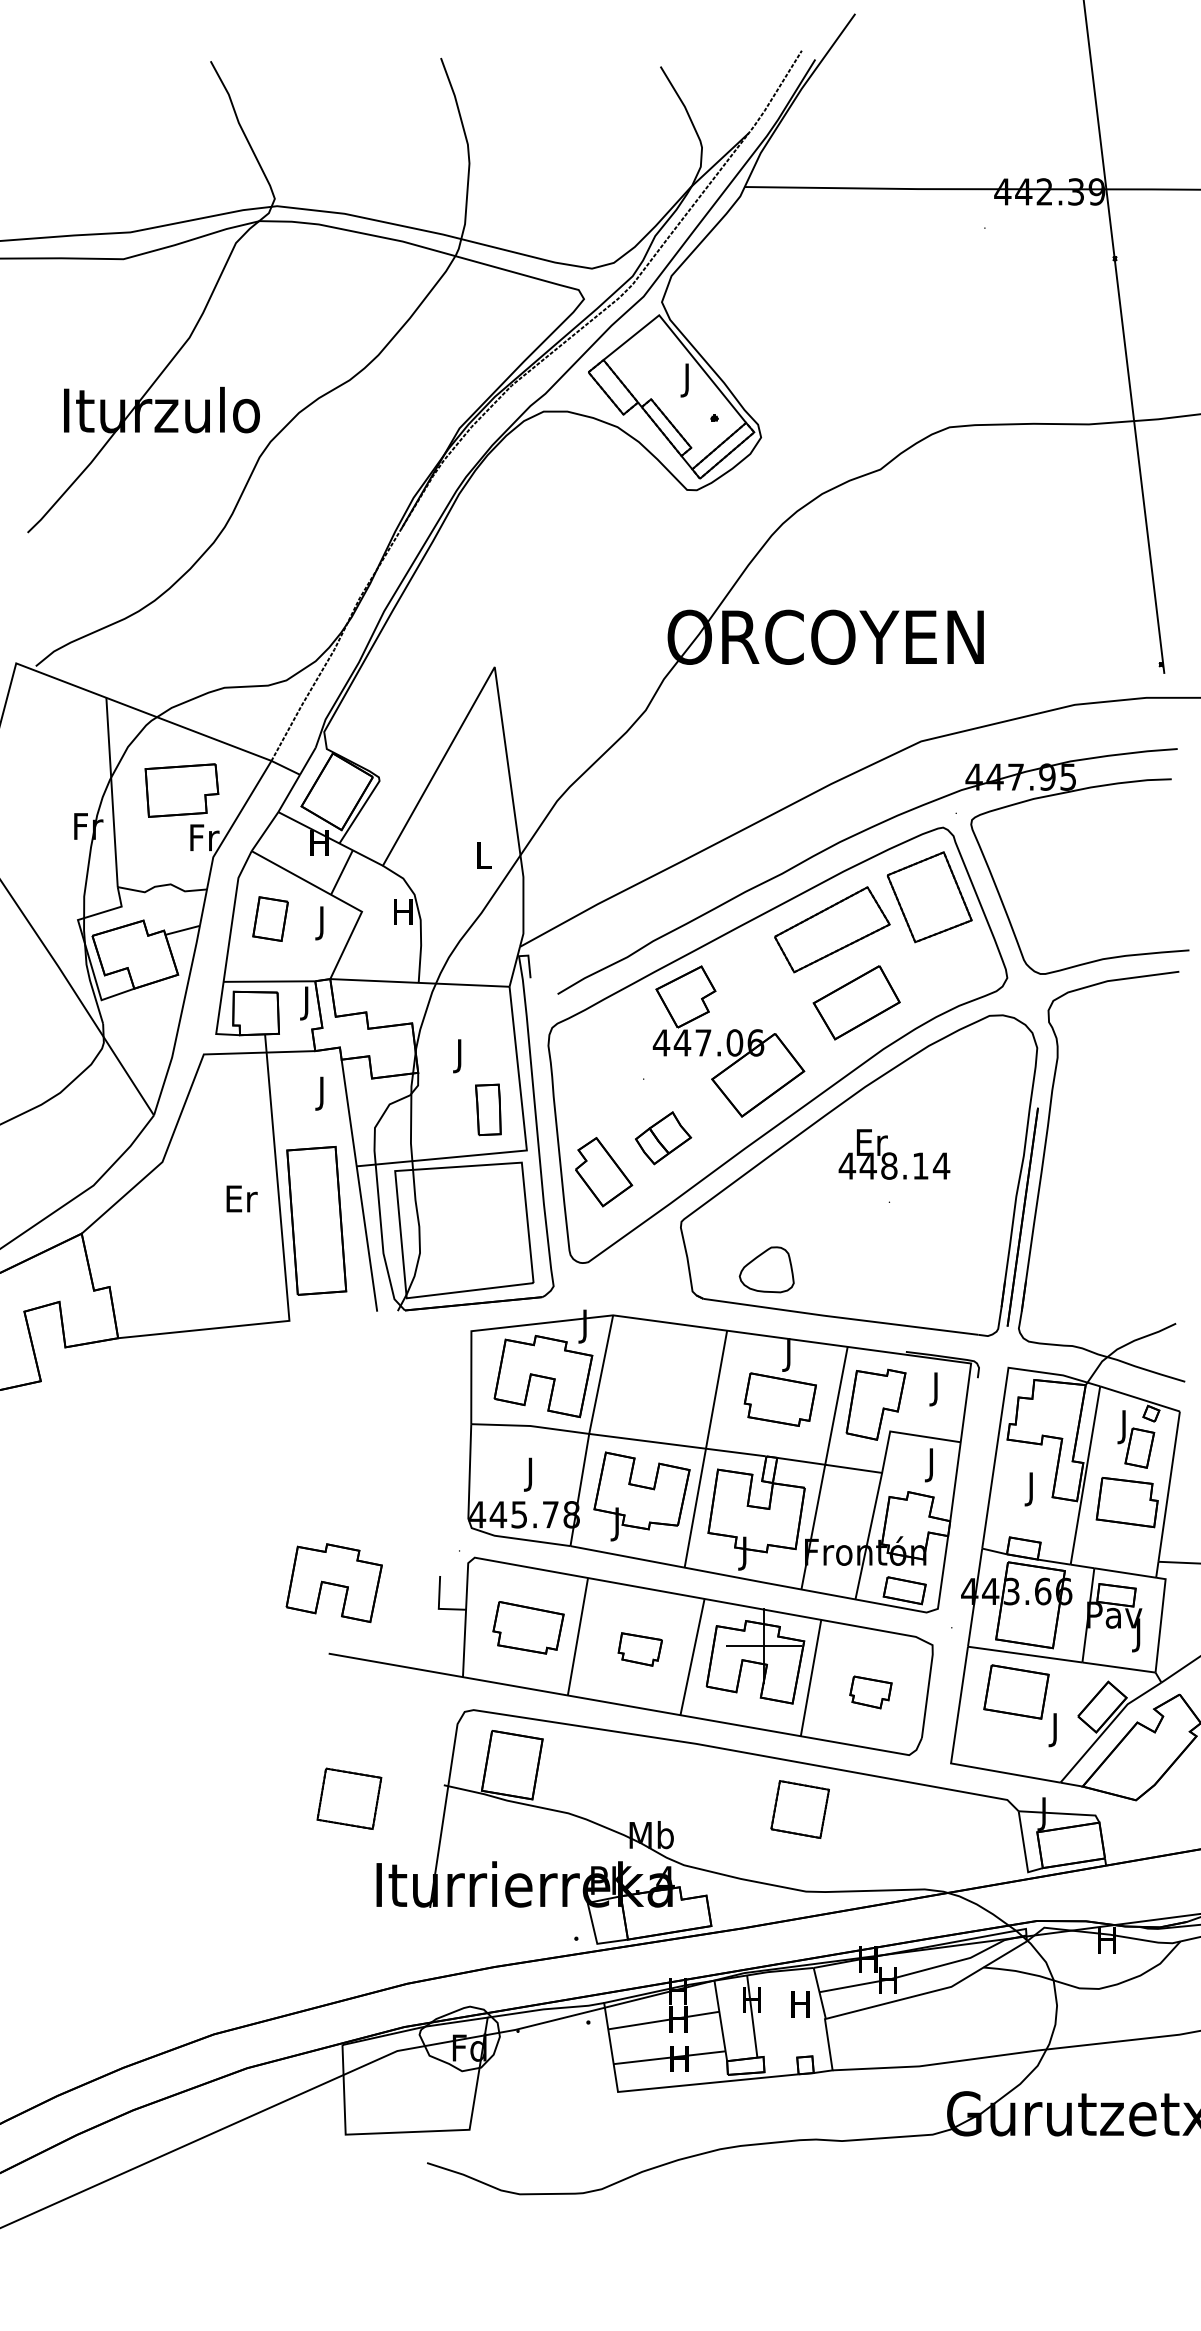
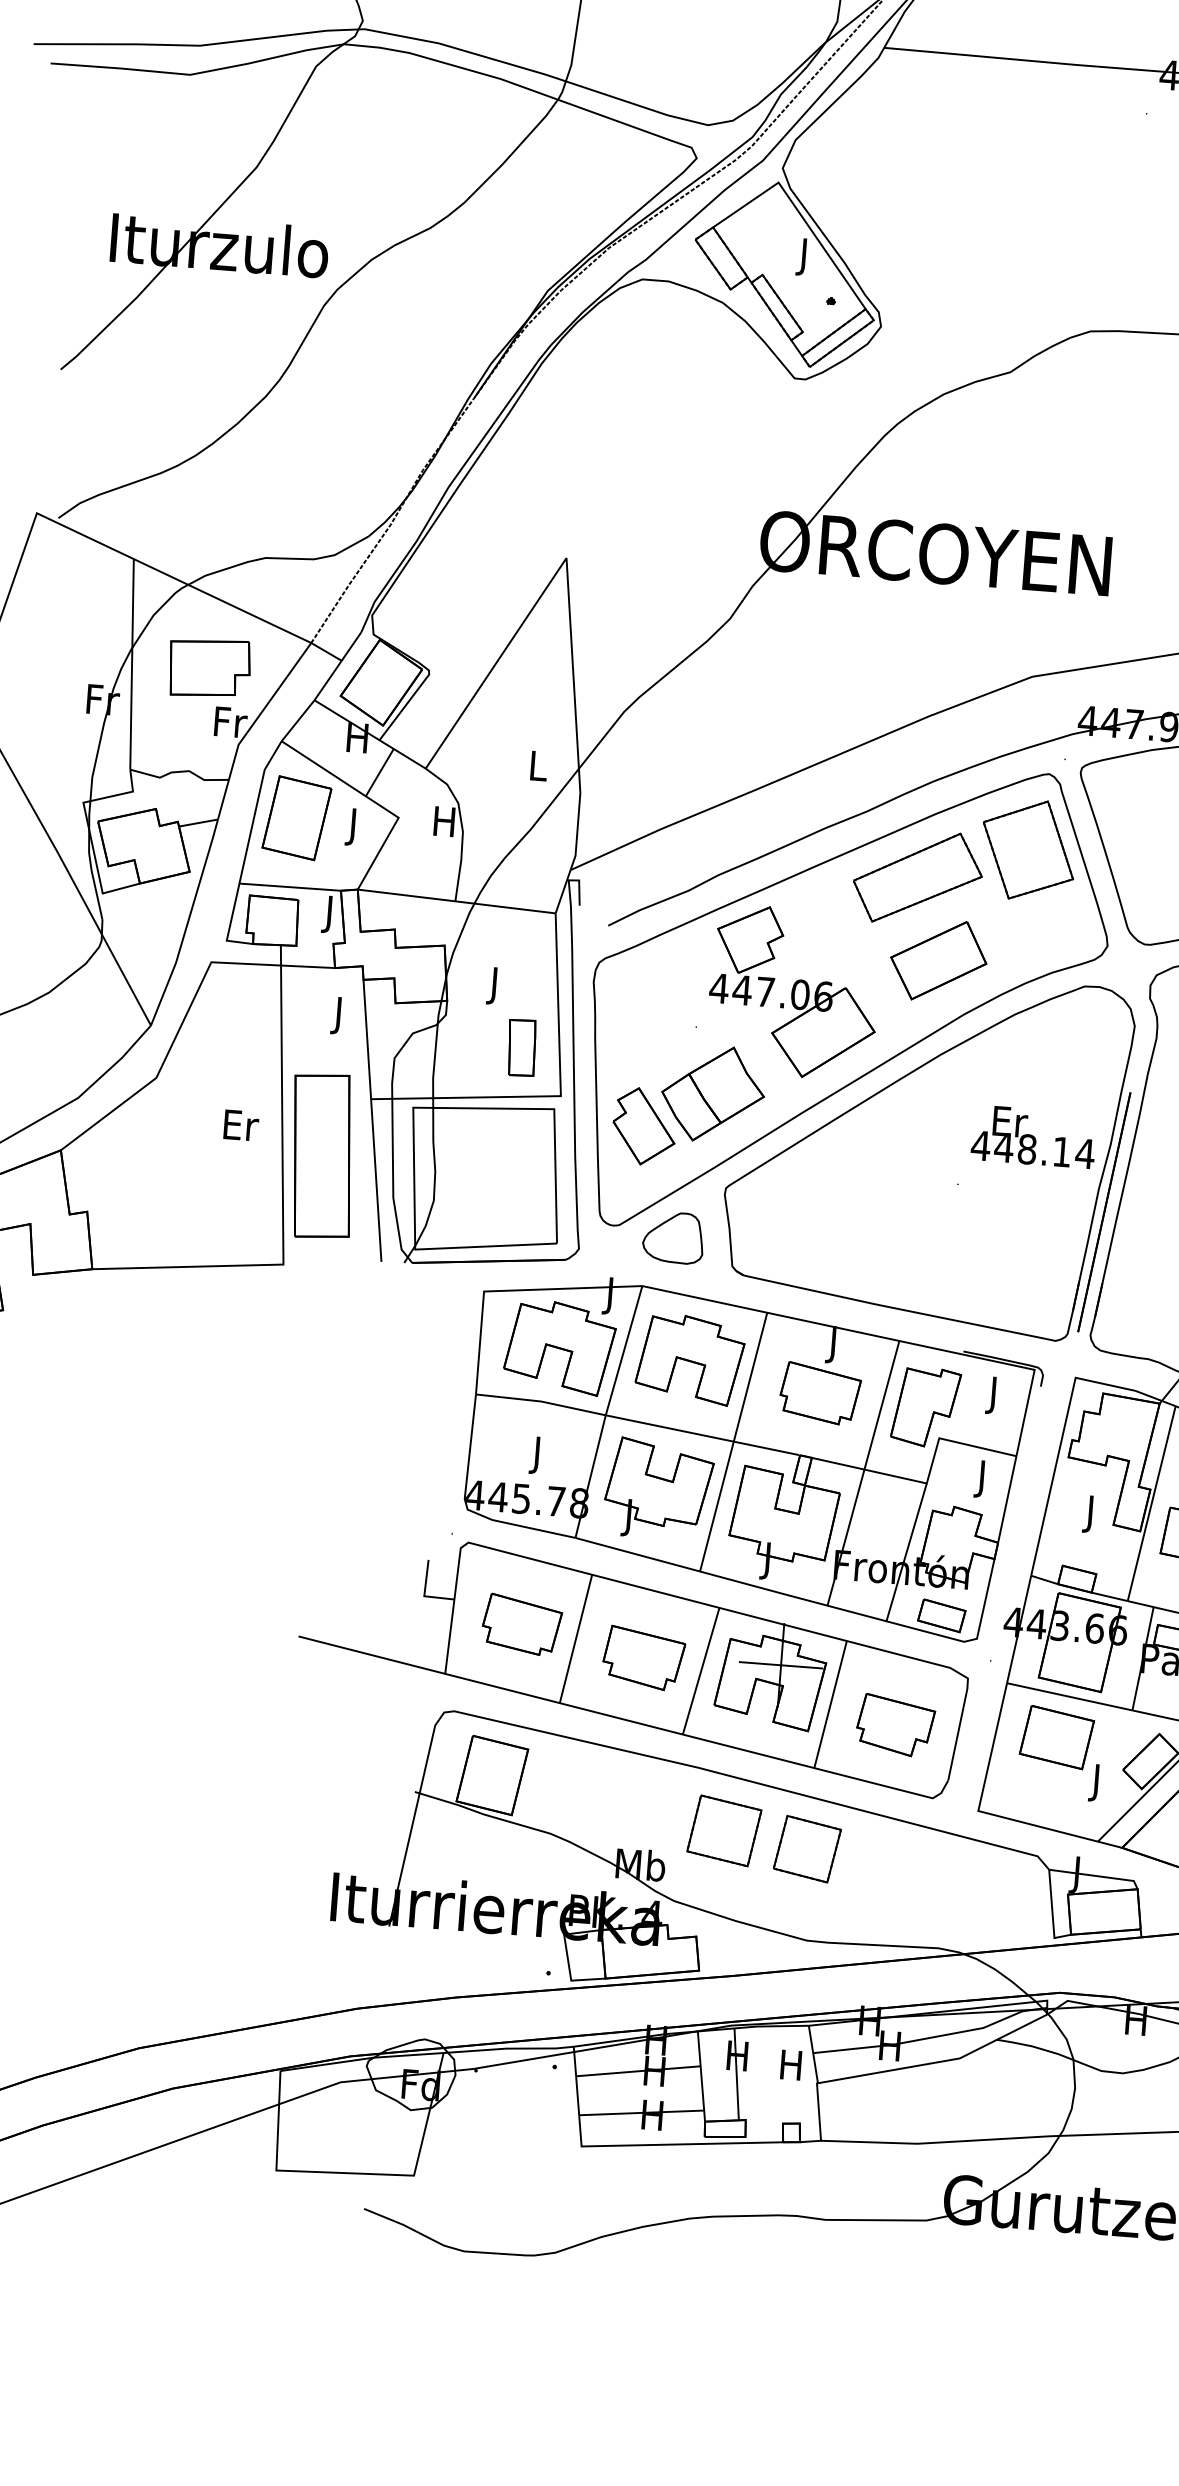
part: (270, 918) -> (296, 817), size x1.67
part: (663, 1138) -> (713, 1094), size x1.67
text: (894, 1154) -> (1034, 1137), moved
part: (766, 1269) -> (673, 1237), moved
part: (333, 1583) -> (689, 1360), moved
part: (640, 1649) -> (644, 1658), size x1.67
part: (870, 1692) -> (895, 1725), size x1.67
part: (349, 1798) -> (724, 1830), moved

